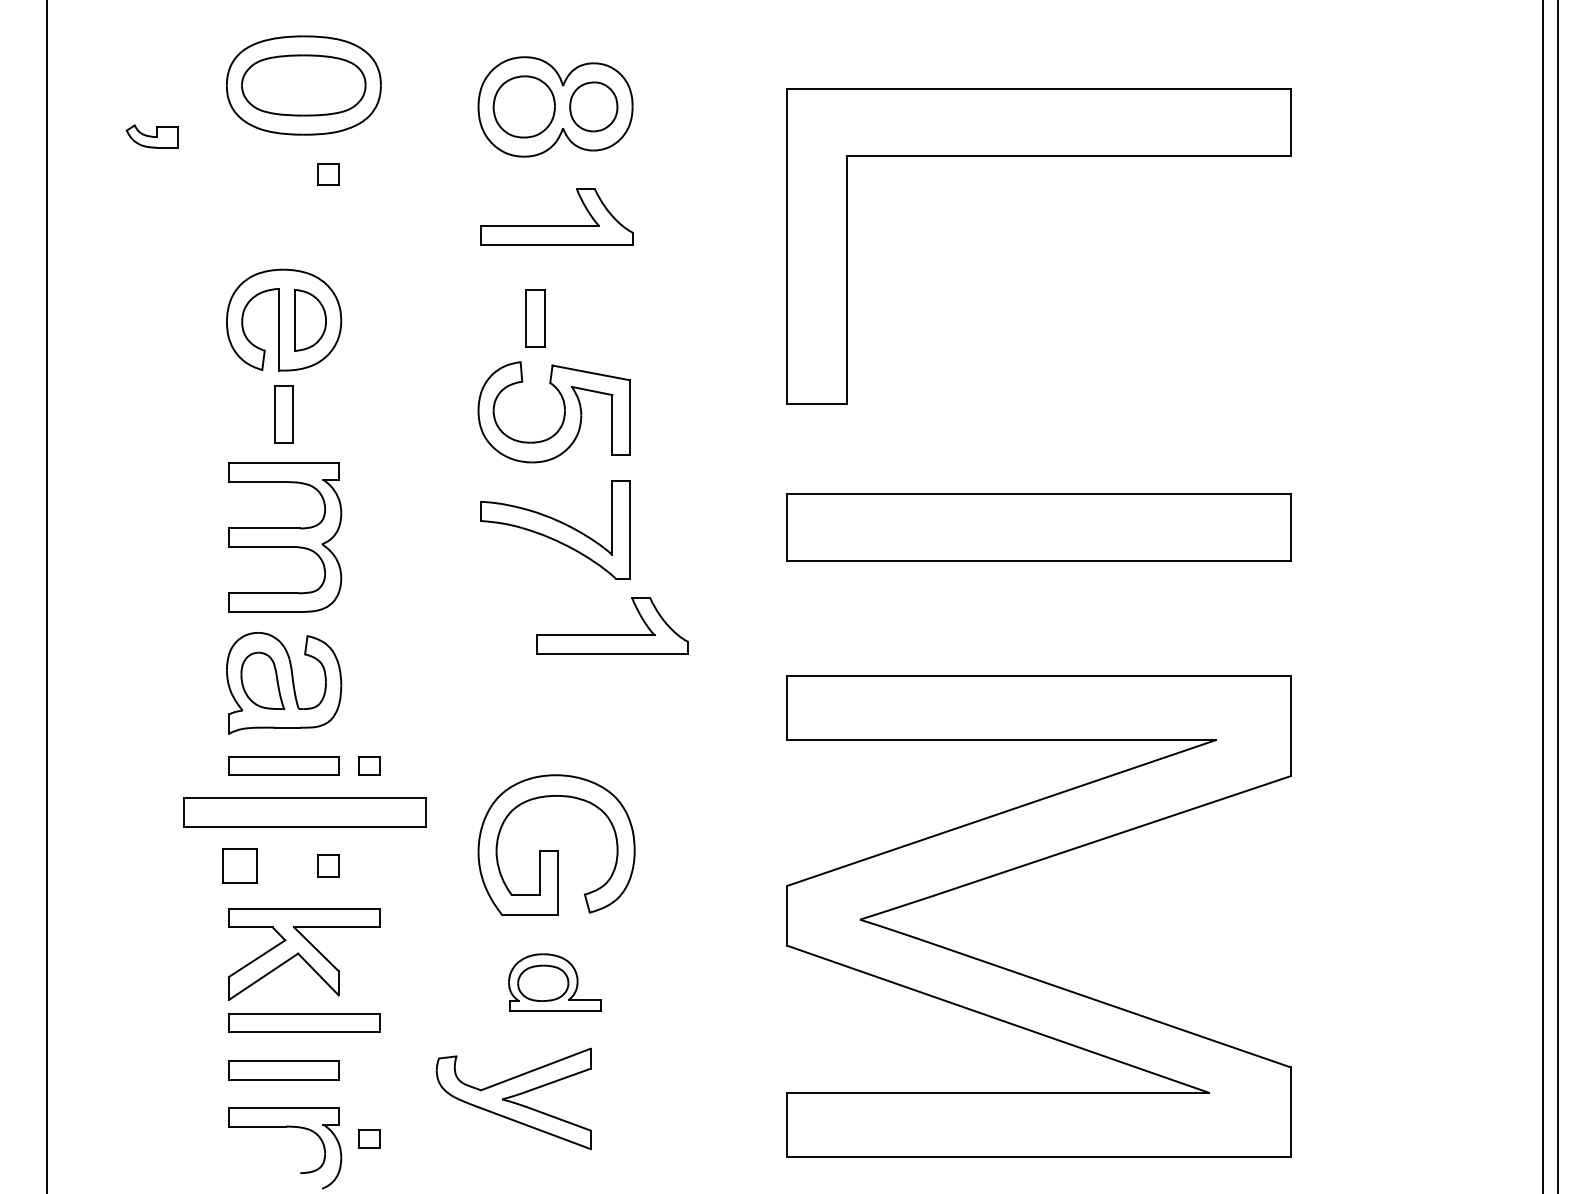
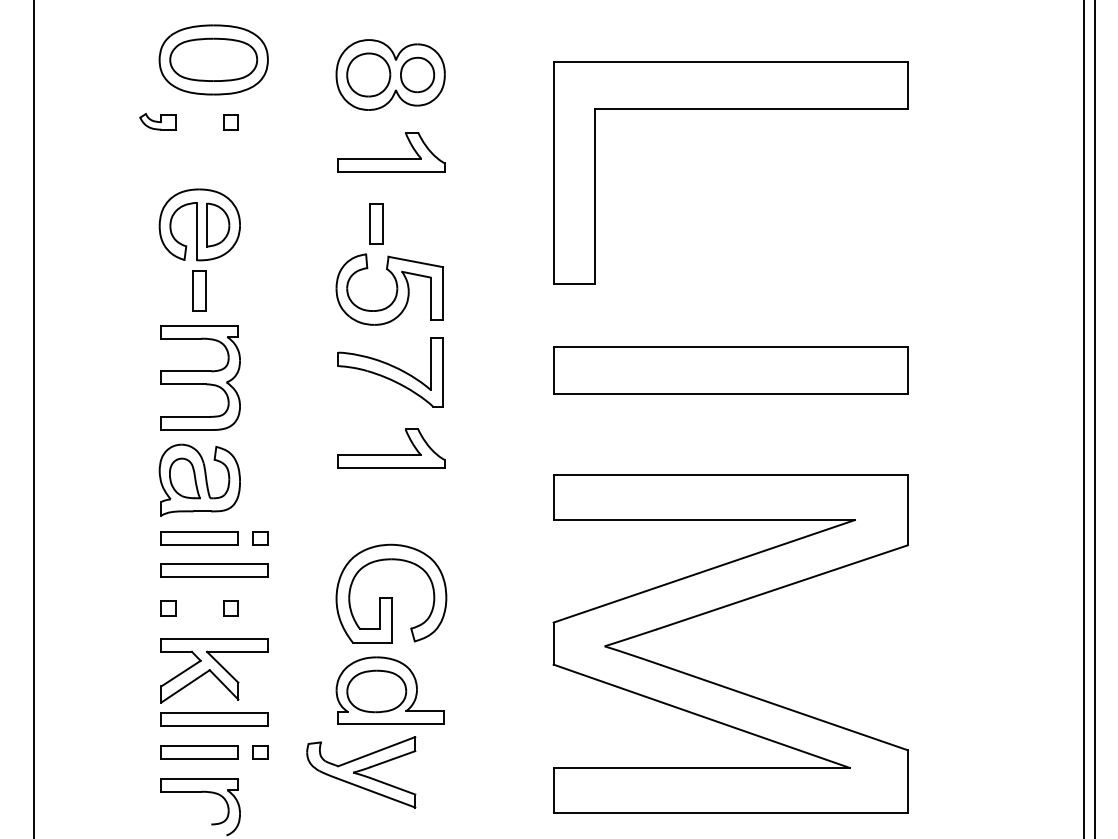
part: (151, 136) -> (157, 121), moved
part: (612, 625) -> (391, 448), moved
part: (304, 811) -> (214, 570), size x0.62
part: (239, 865) -> (168, 608), size x0.62
part: (553, 982) -> (389, 690), size x1.67
part: (370, 1139) -> (260, 752), moved

